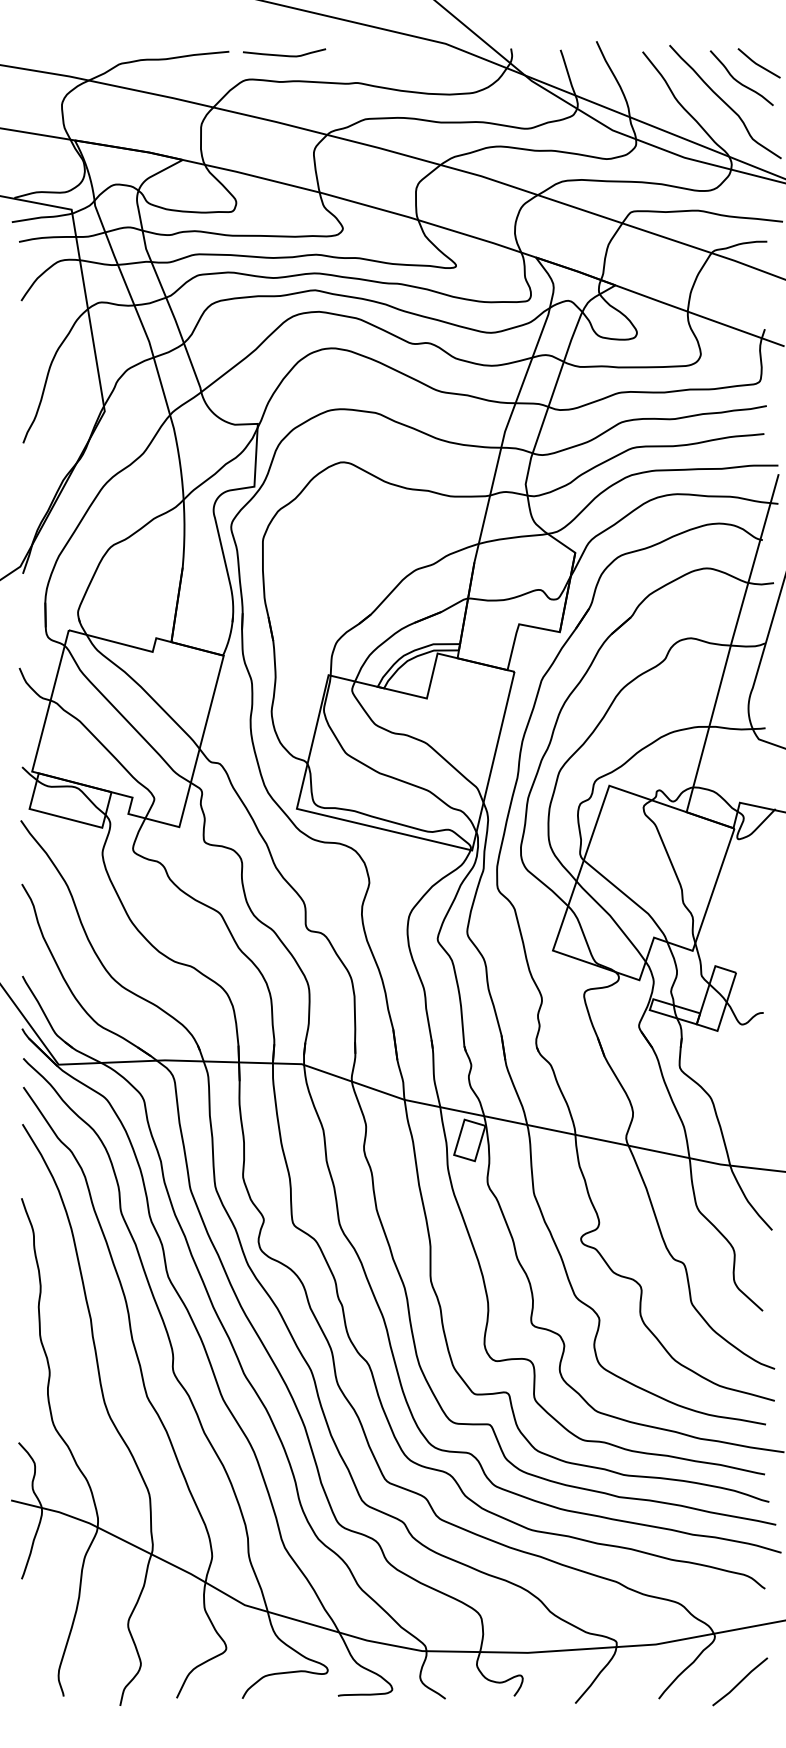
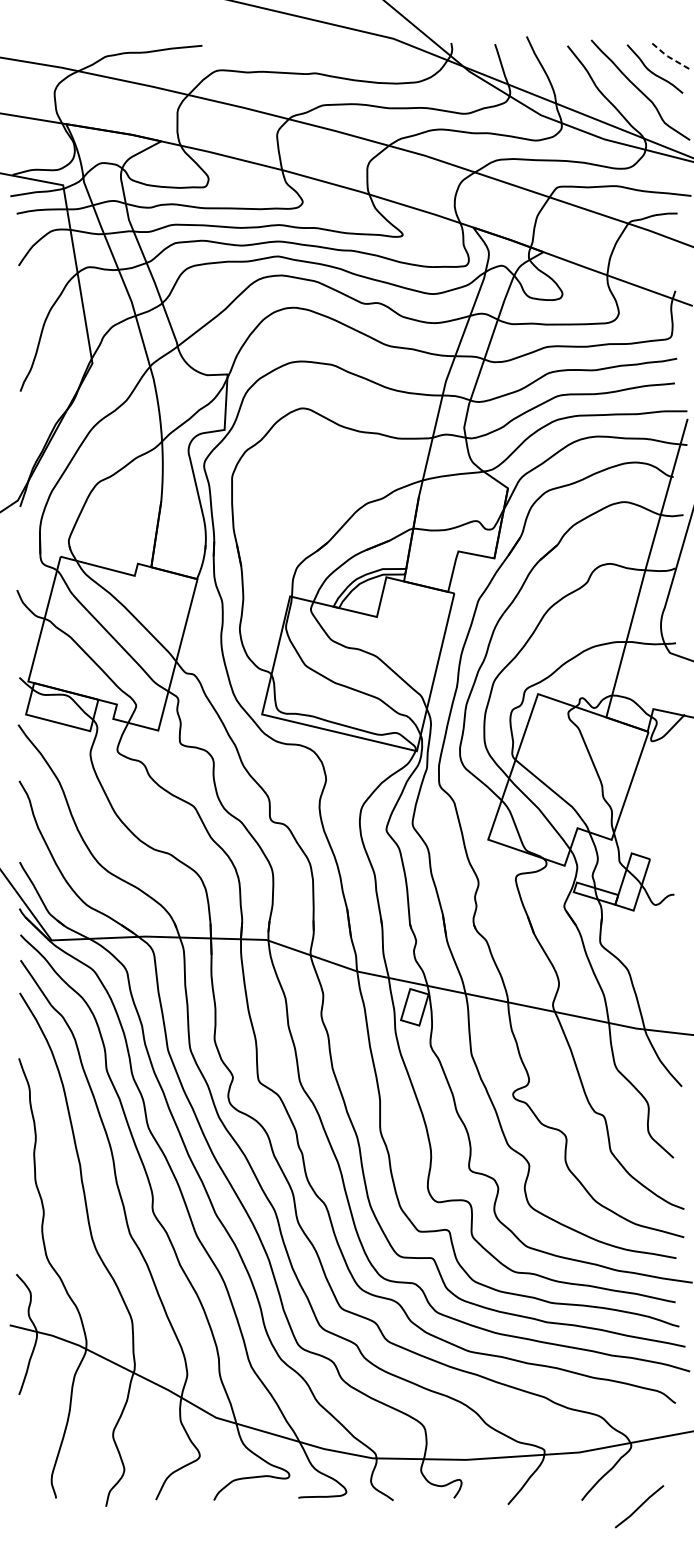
curve: (283, 54) -> (250, 48), removed
line: (756, 64) -> (668, 57), solid -> dashed
line: (740, 1681) -> (639, 1506), moved

